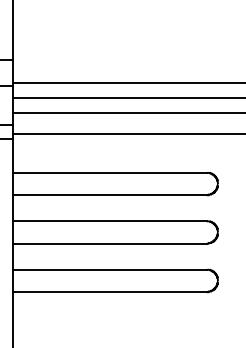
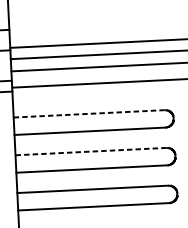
line: (109, 172) -> (88, 113), solid -> dashed
line: (109, 221) -> (90, 151), solid -> dashed

